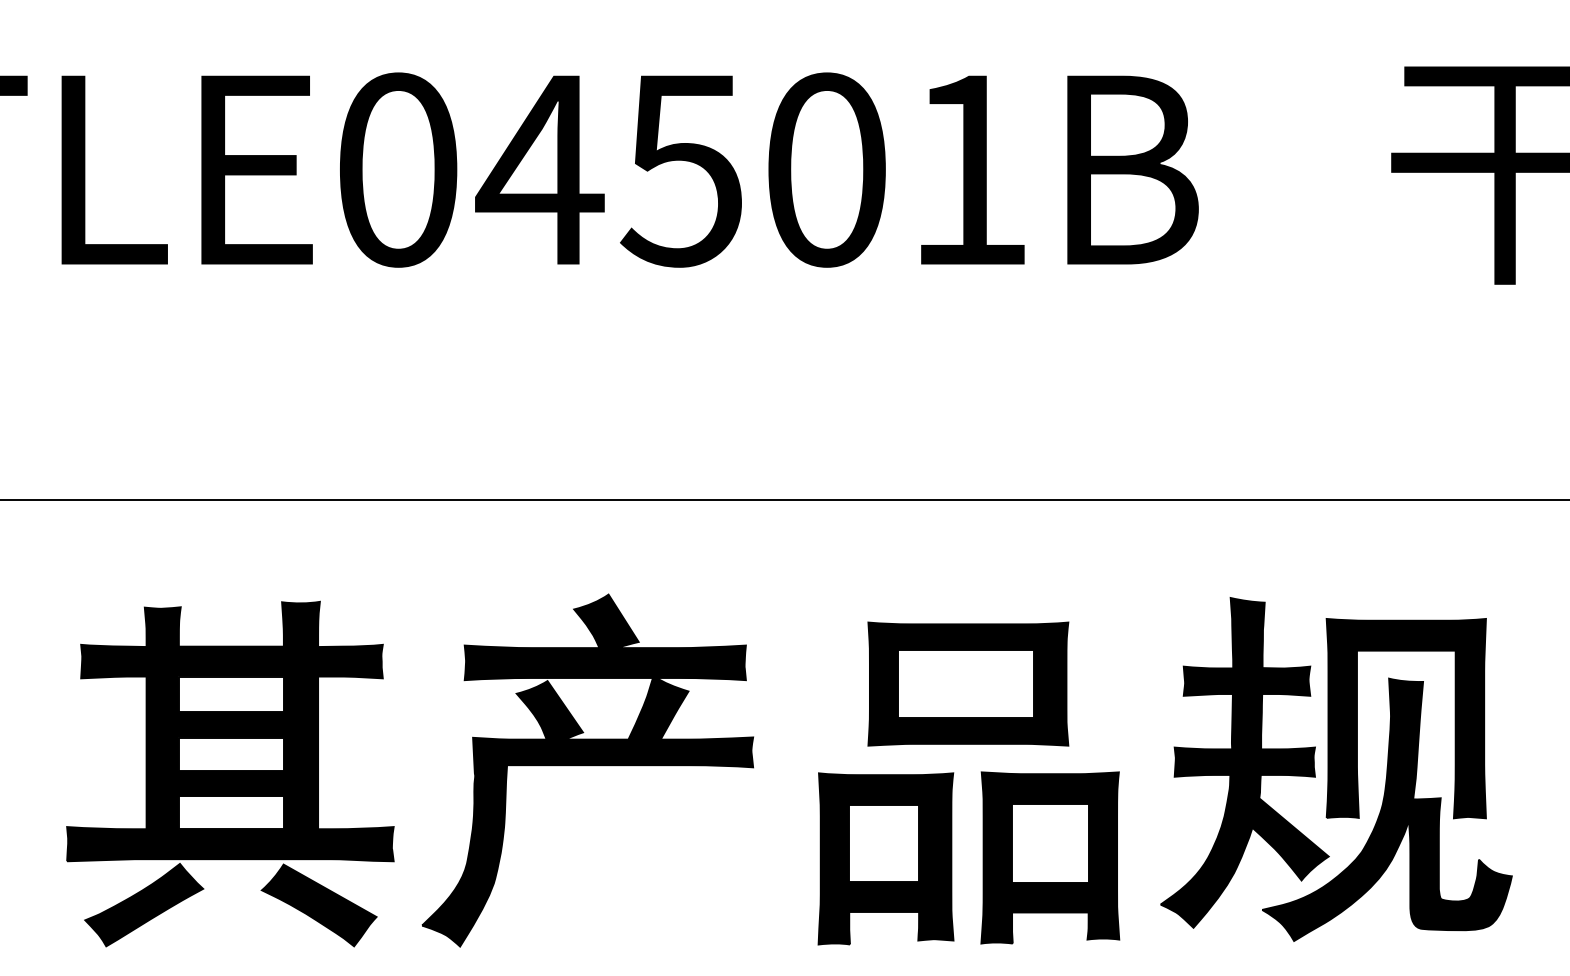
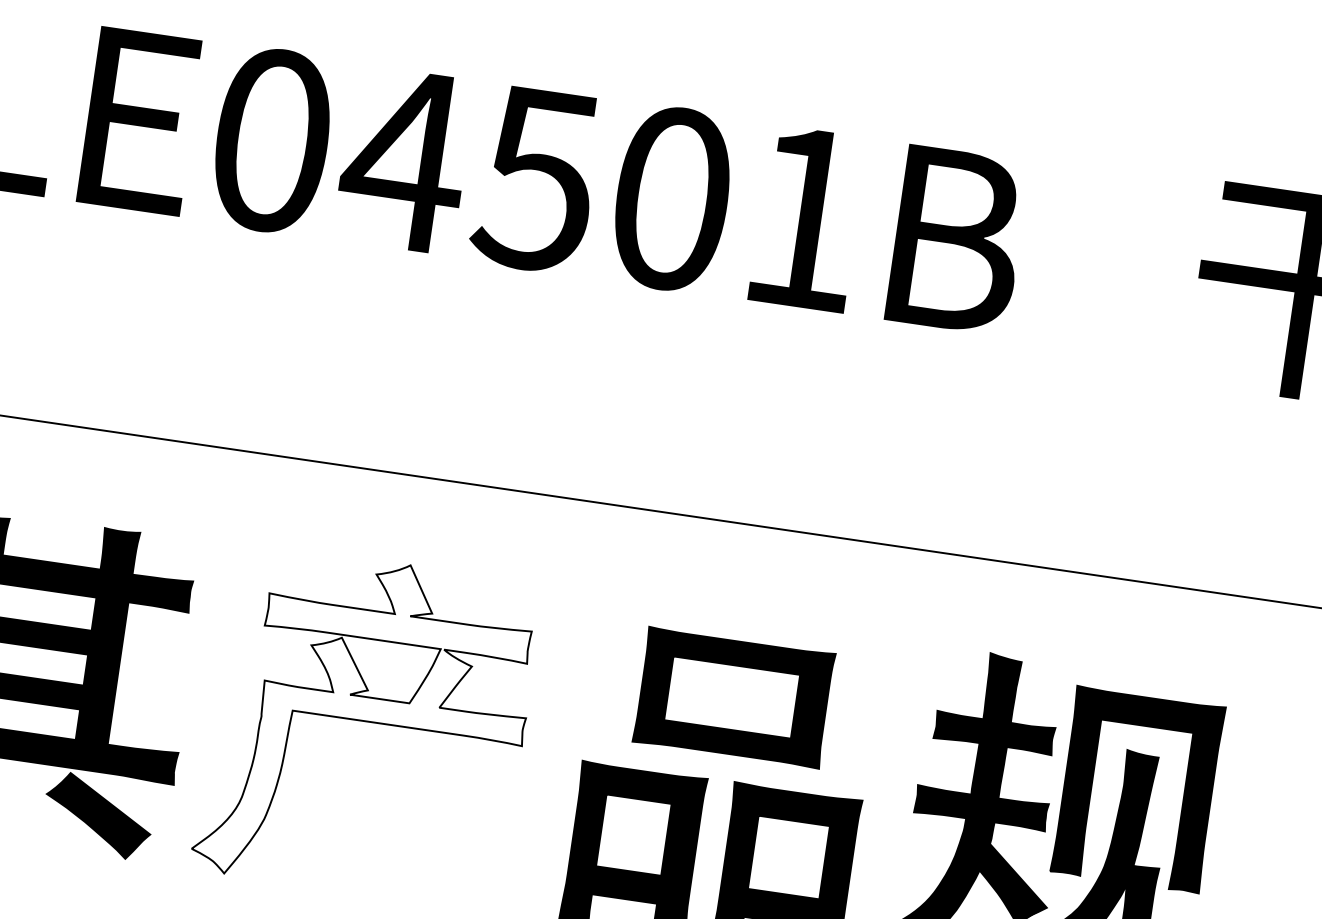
fill: (587, 770) -> (367, 726), removed

